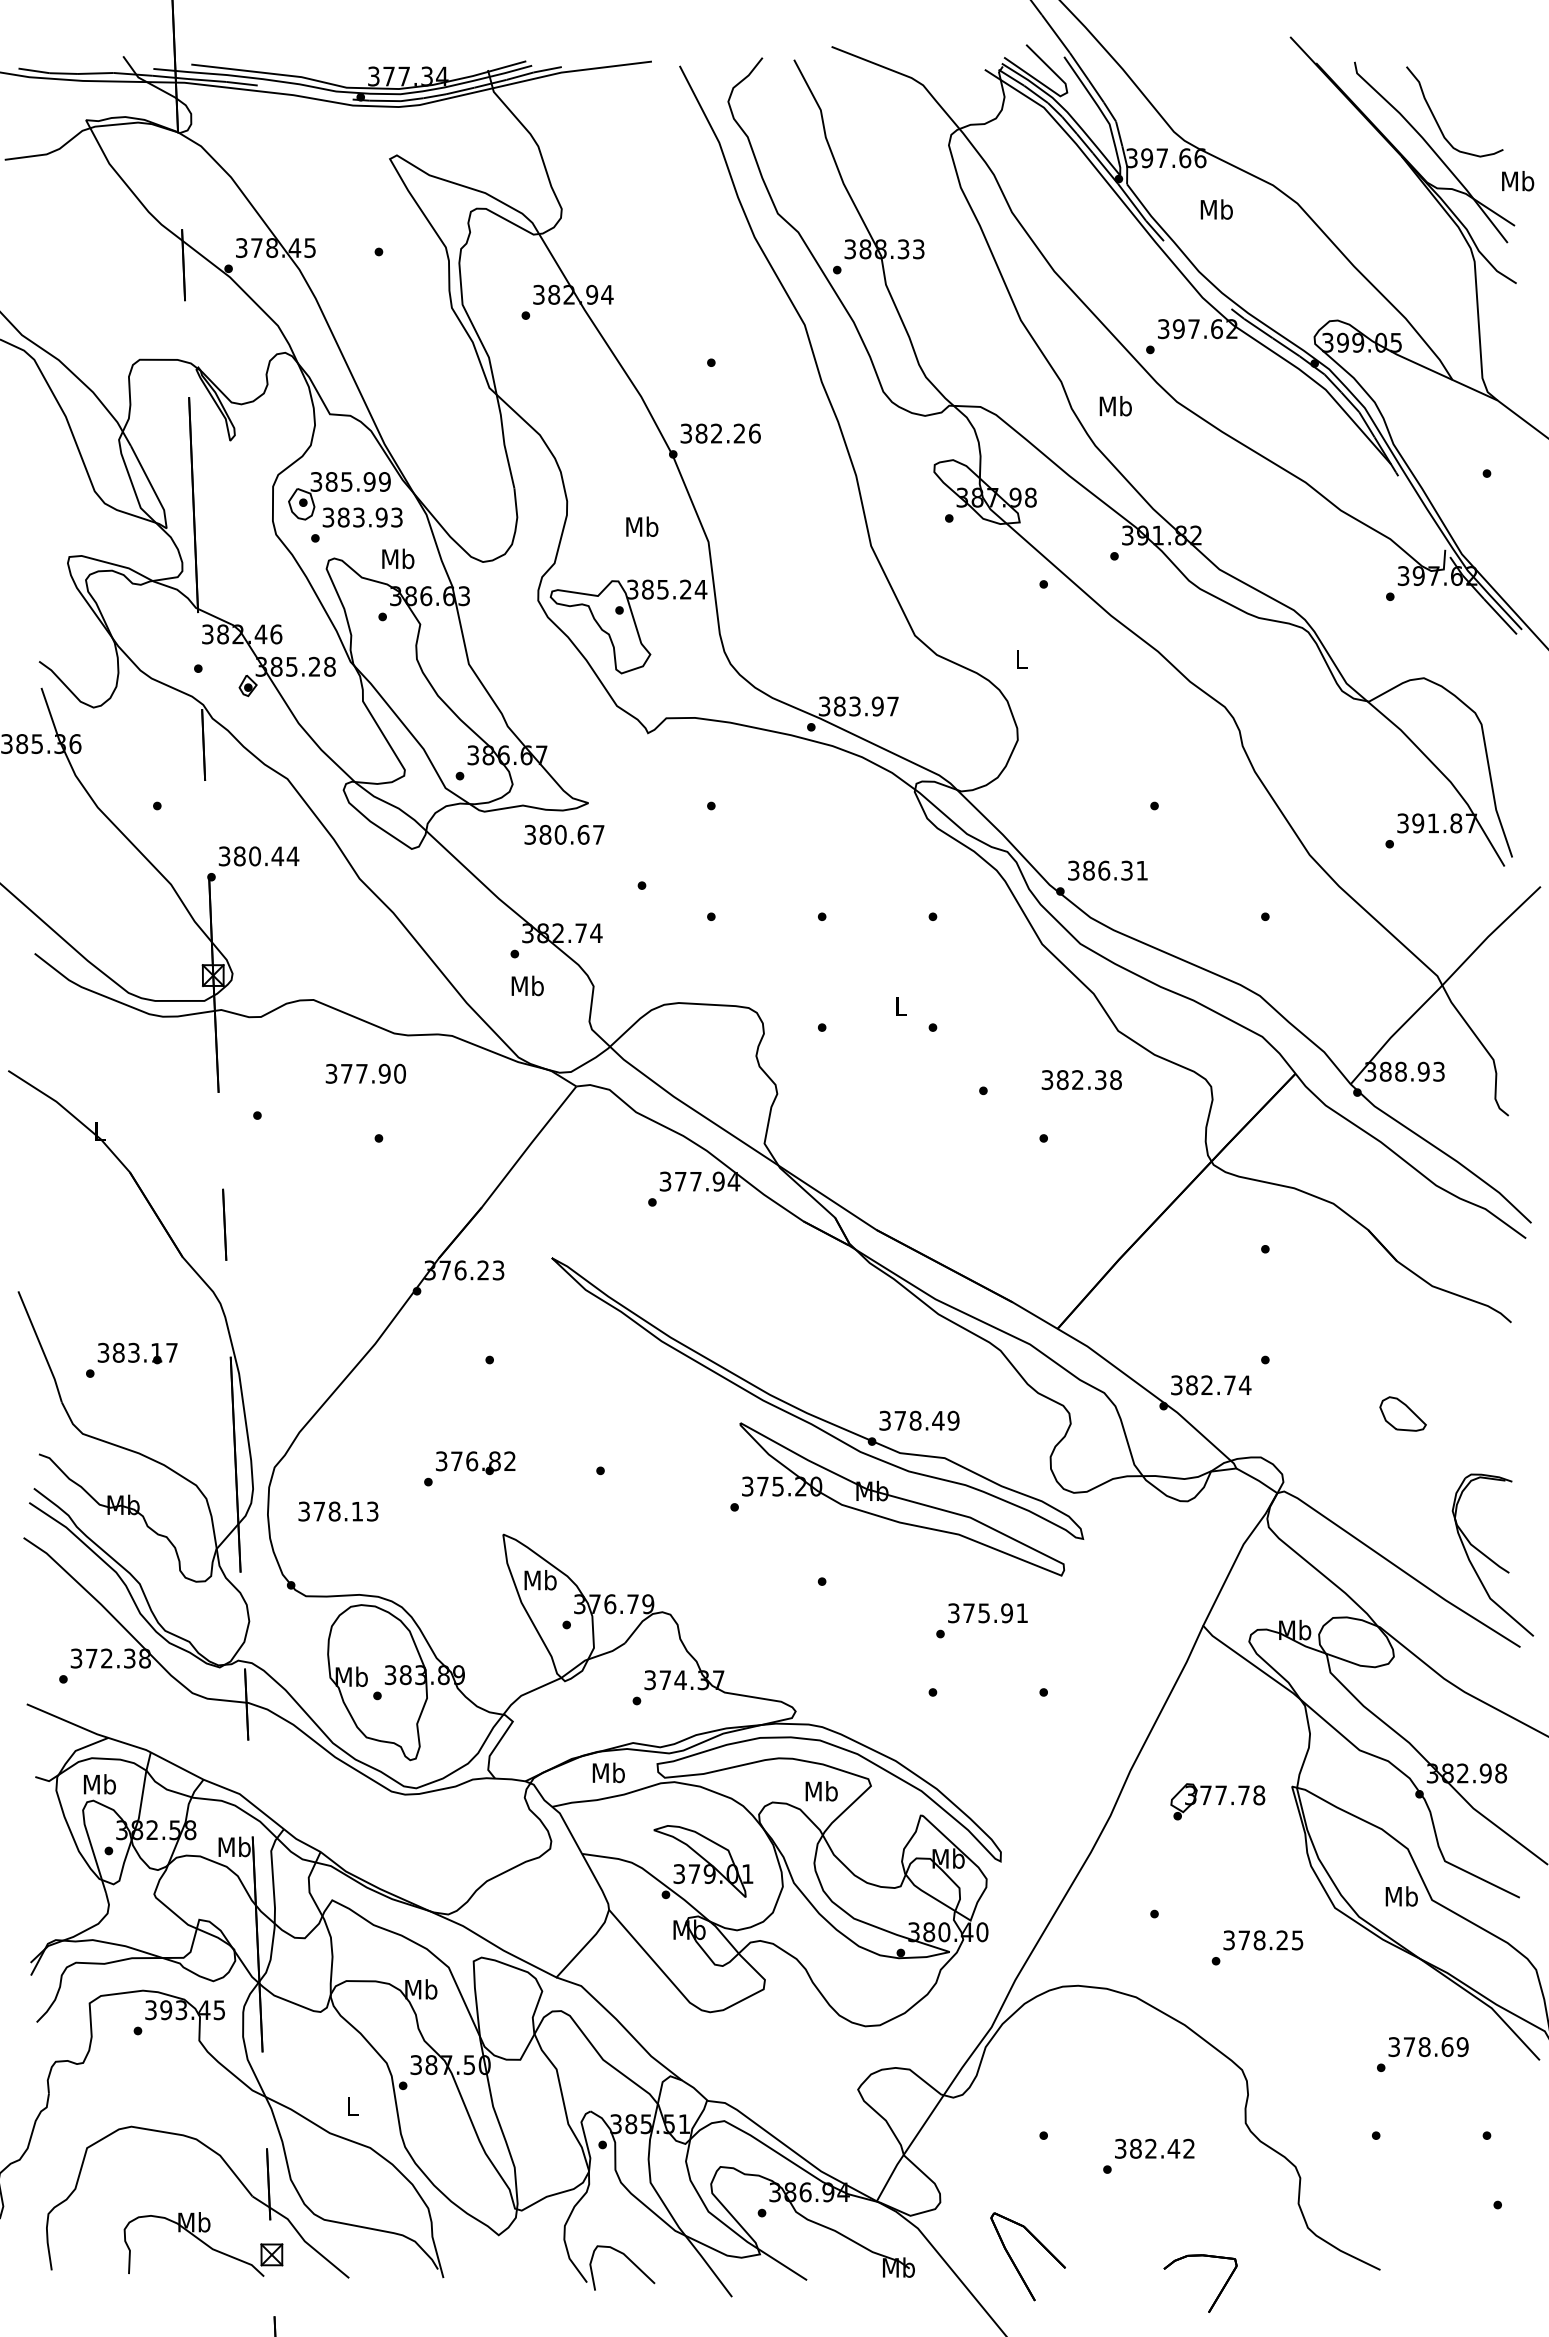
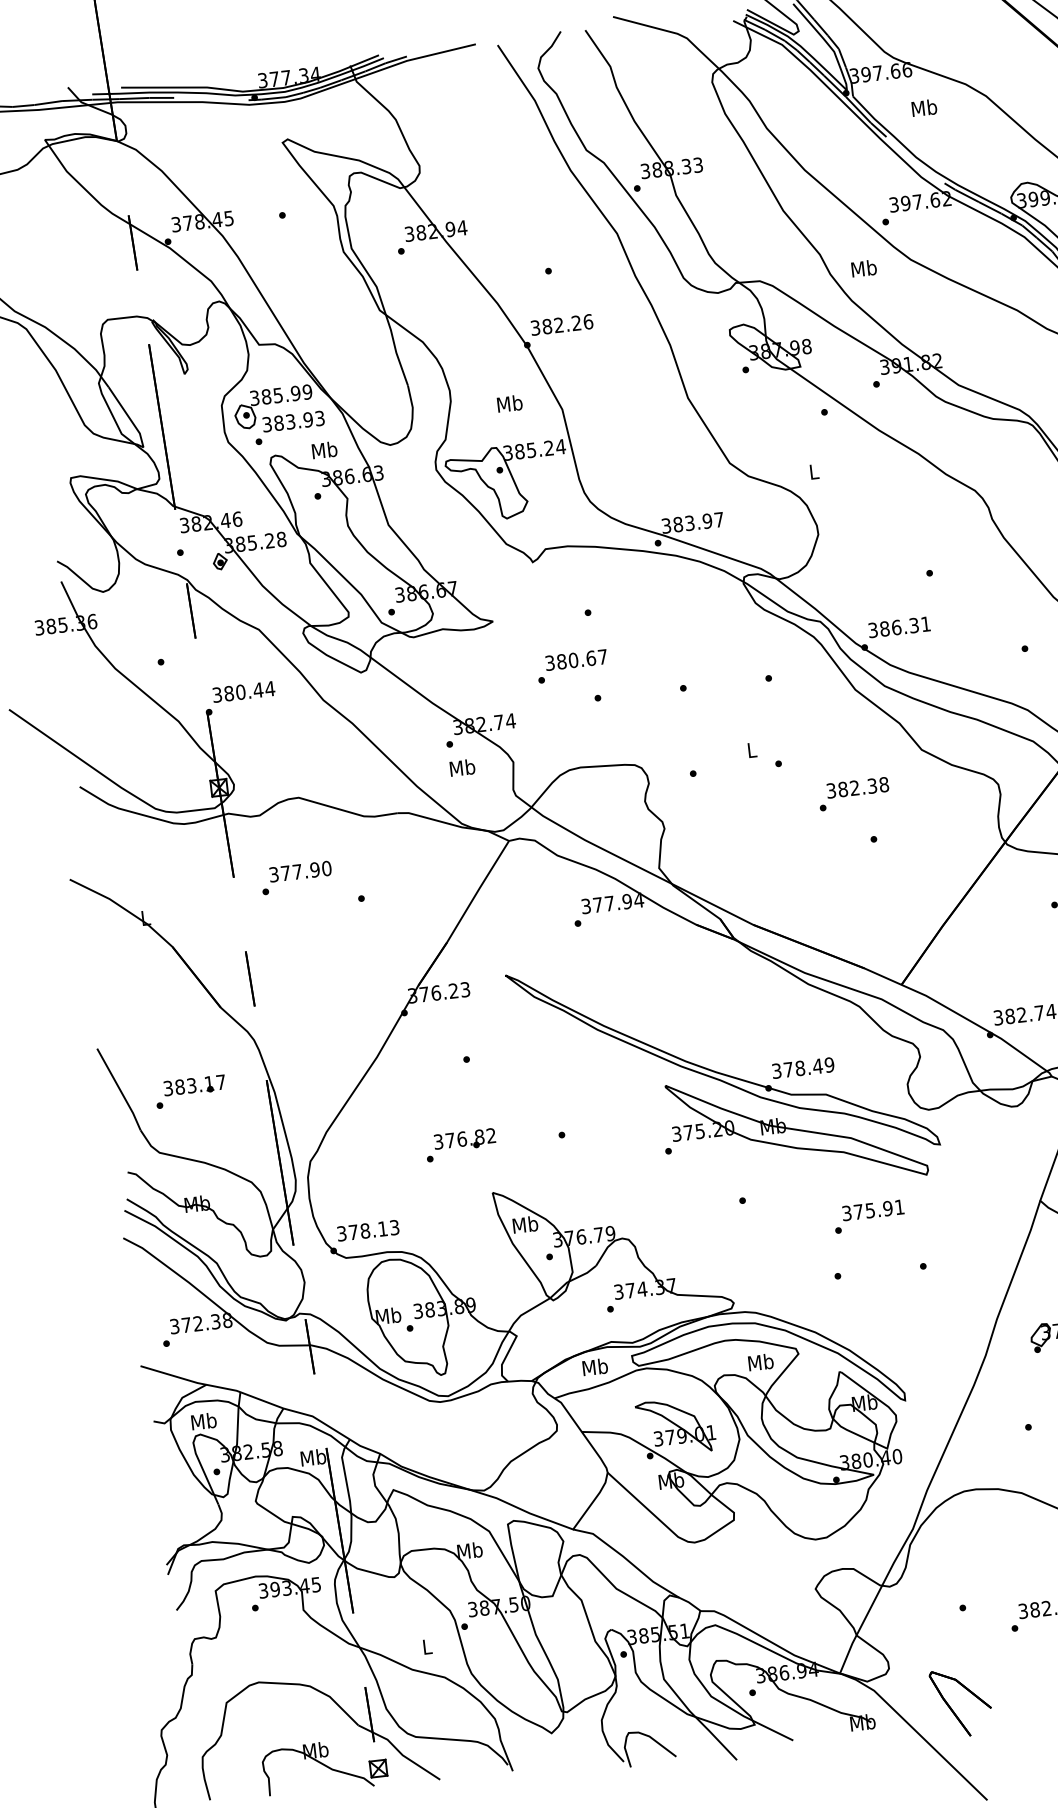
text: (564, 834) -> (576, 659), moved
text: (365, 1073) -> (300, 871), moved
text: (1081, 1080) -> (857, 788), moved
text: (338, 1511) -> (368, 1230), moved

